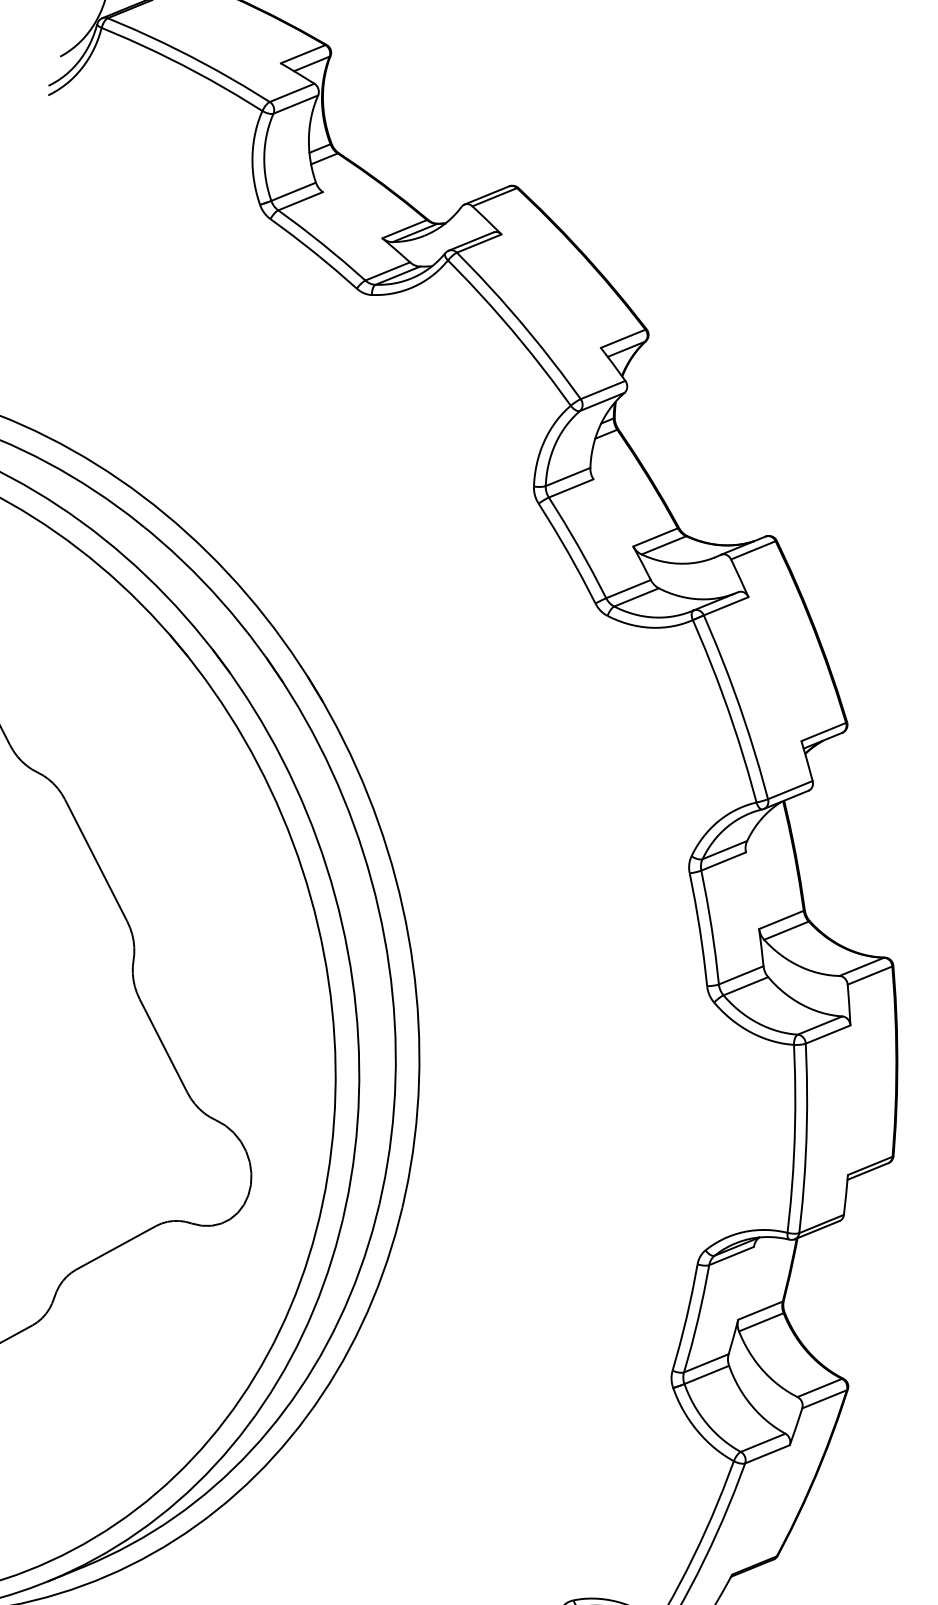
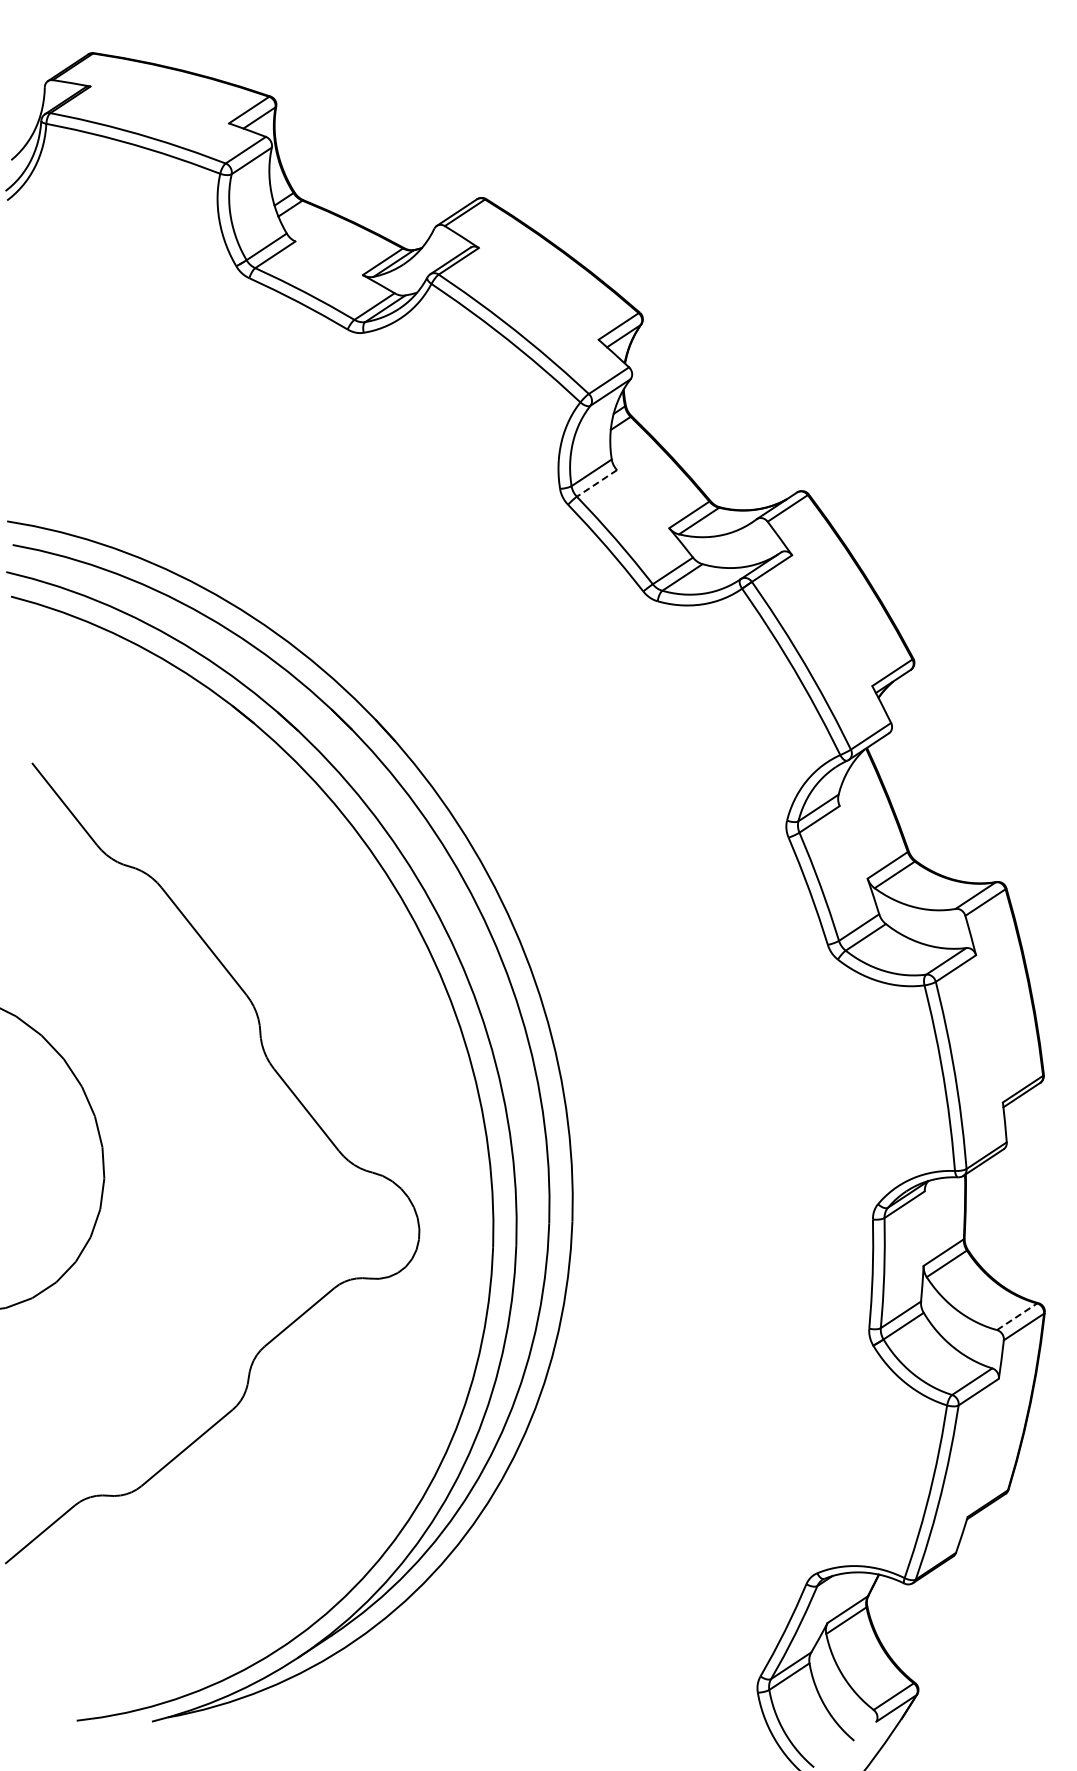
line: (570, 488) -> (596, 483), solid -> dashed
line: (820, 1387) -> (1017, 1316), solid -> dashed

